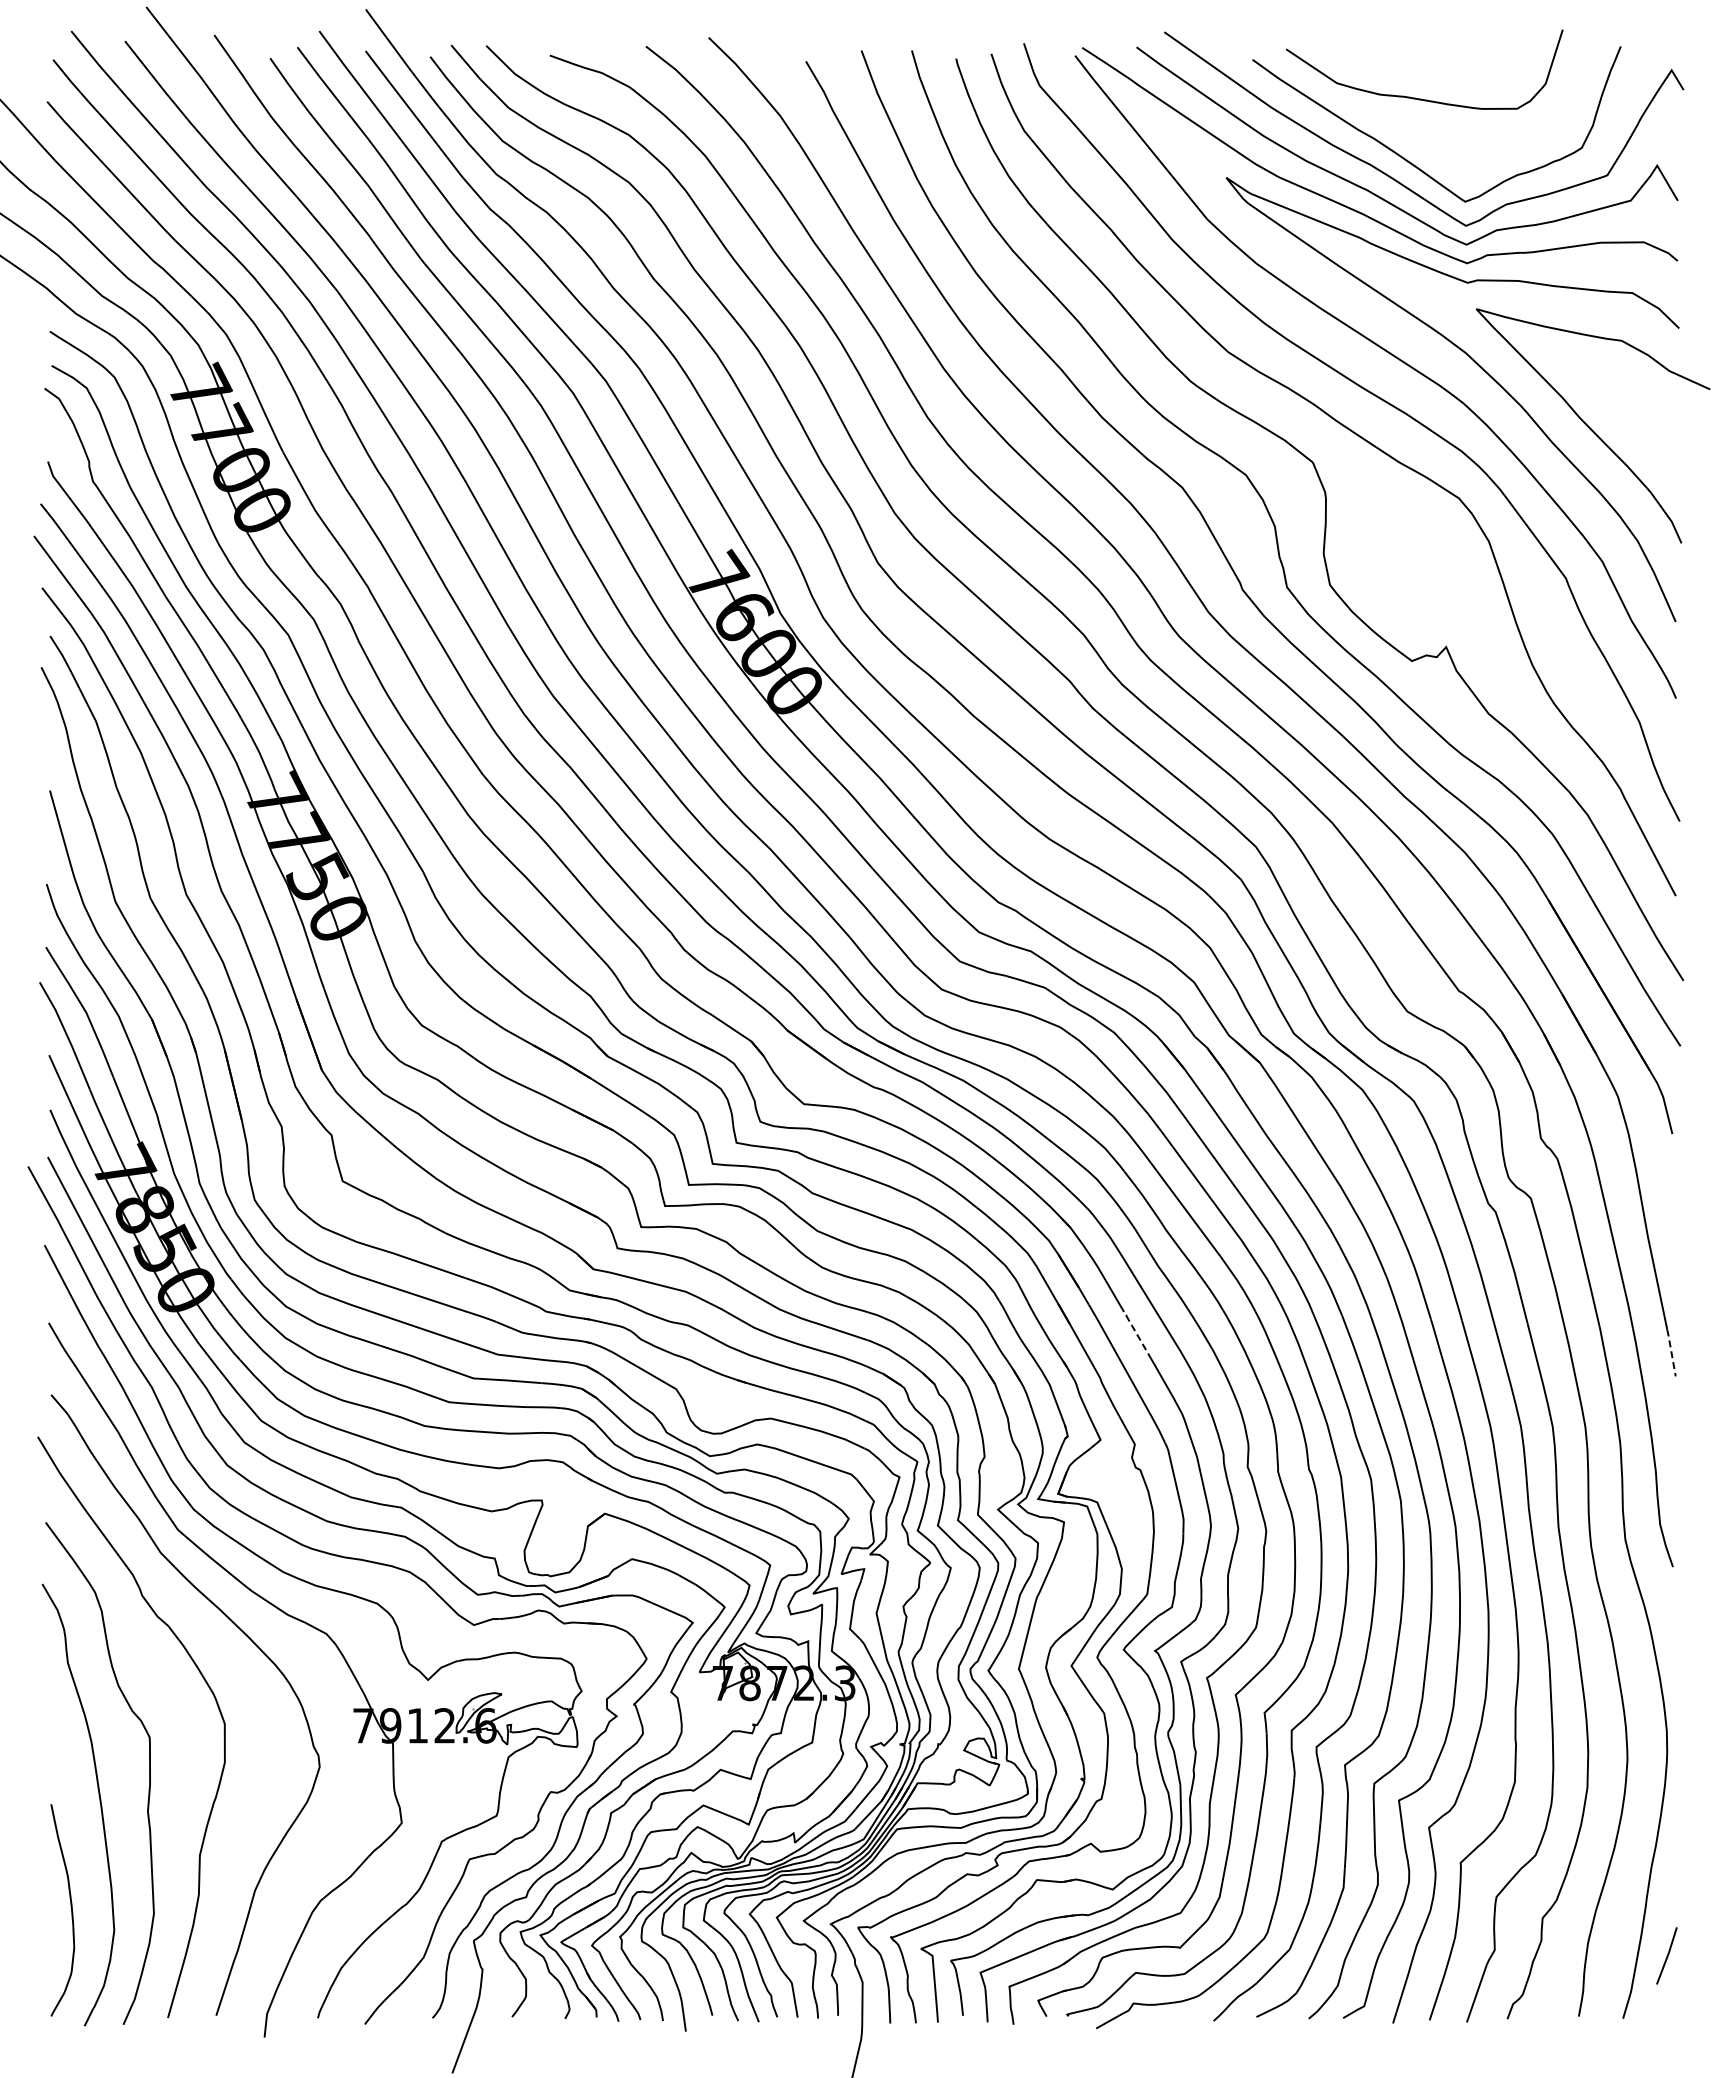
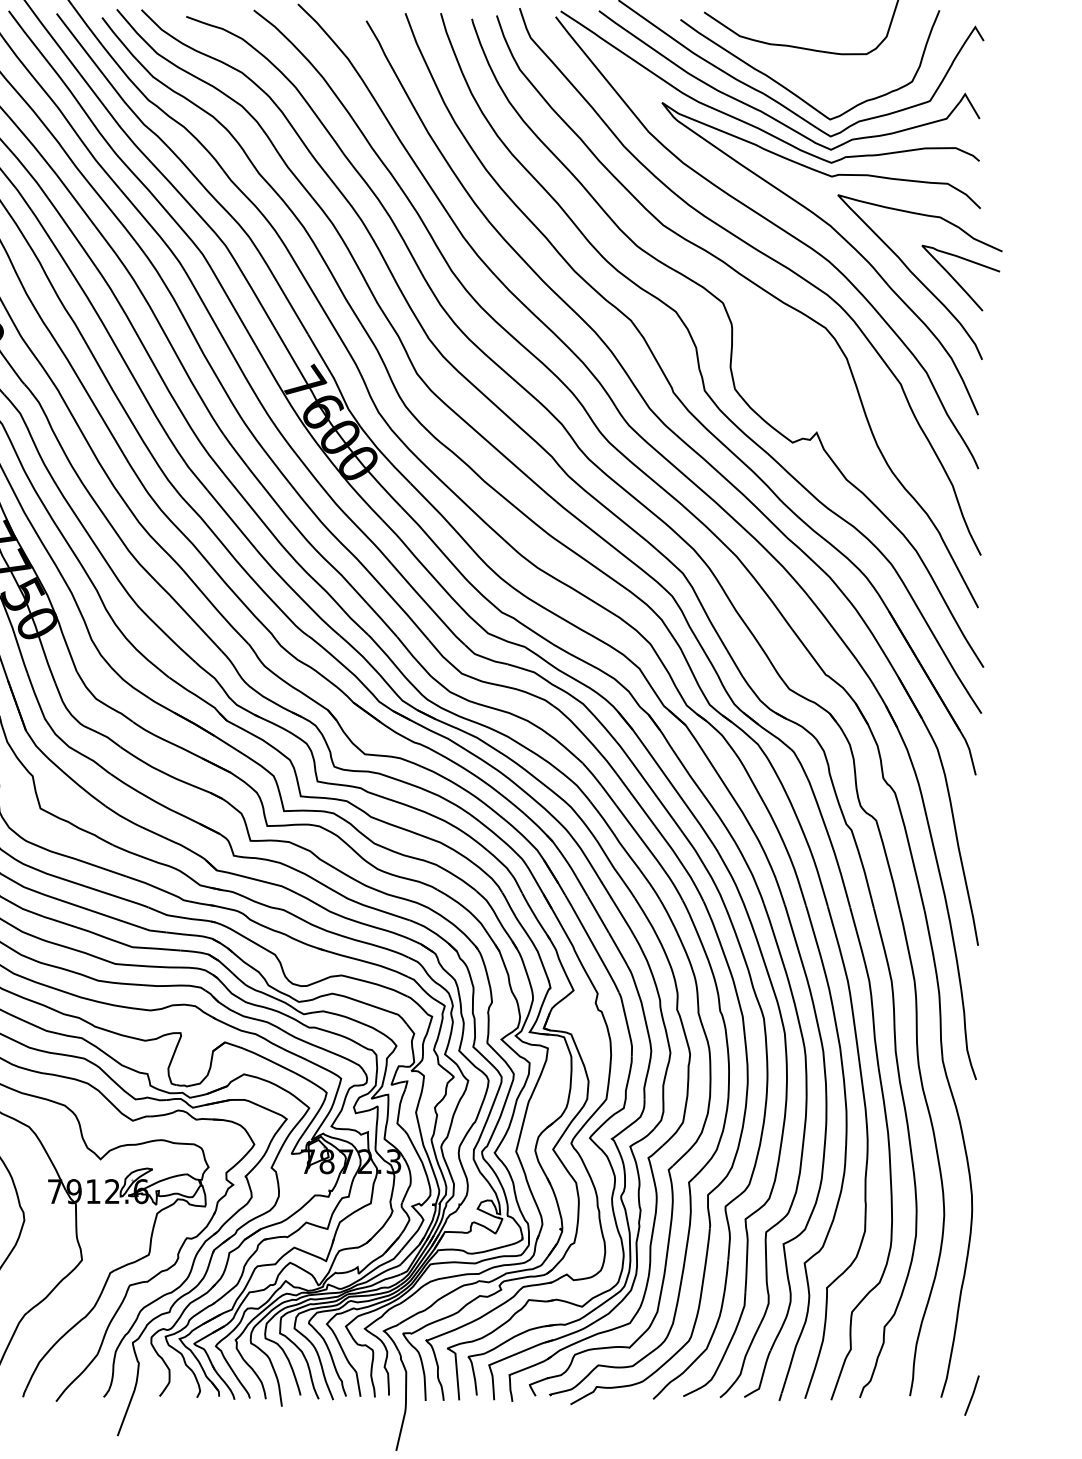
curve: (1645, 431) -> (956, 281), added
line: (1135, 1331) -> (598, 914), dashed -> solid
line: (1671, 1352) -> (975, 929), dashed -> solid
line: (1667, 1955) -> (972, 1395), moved

